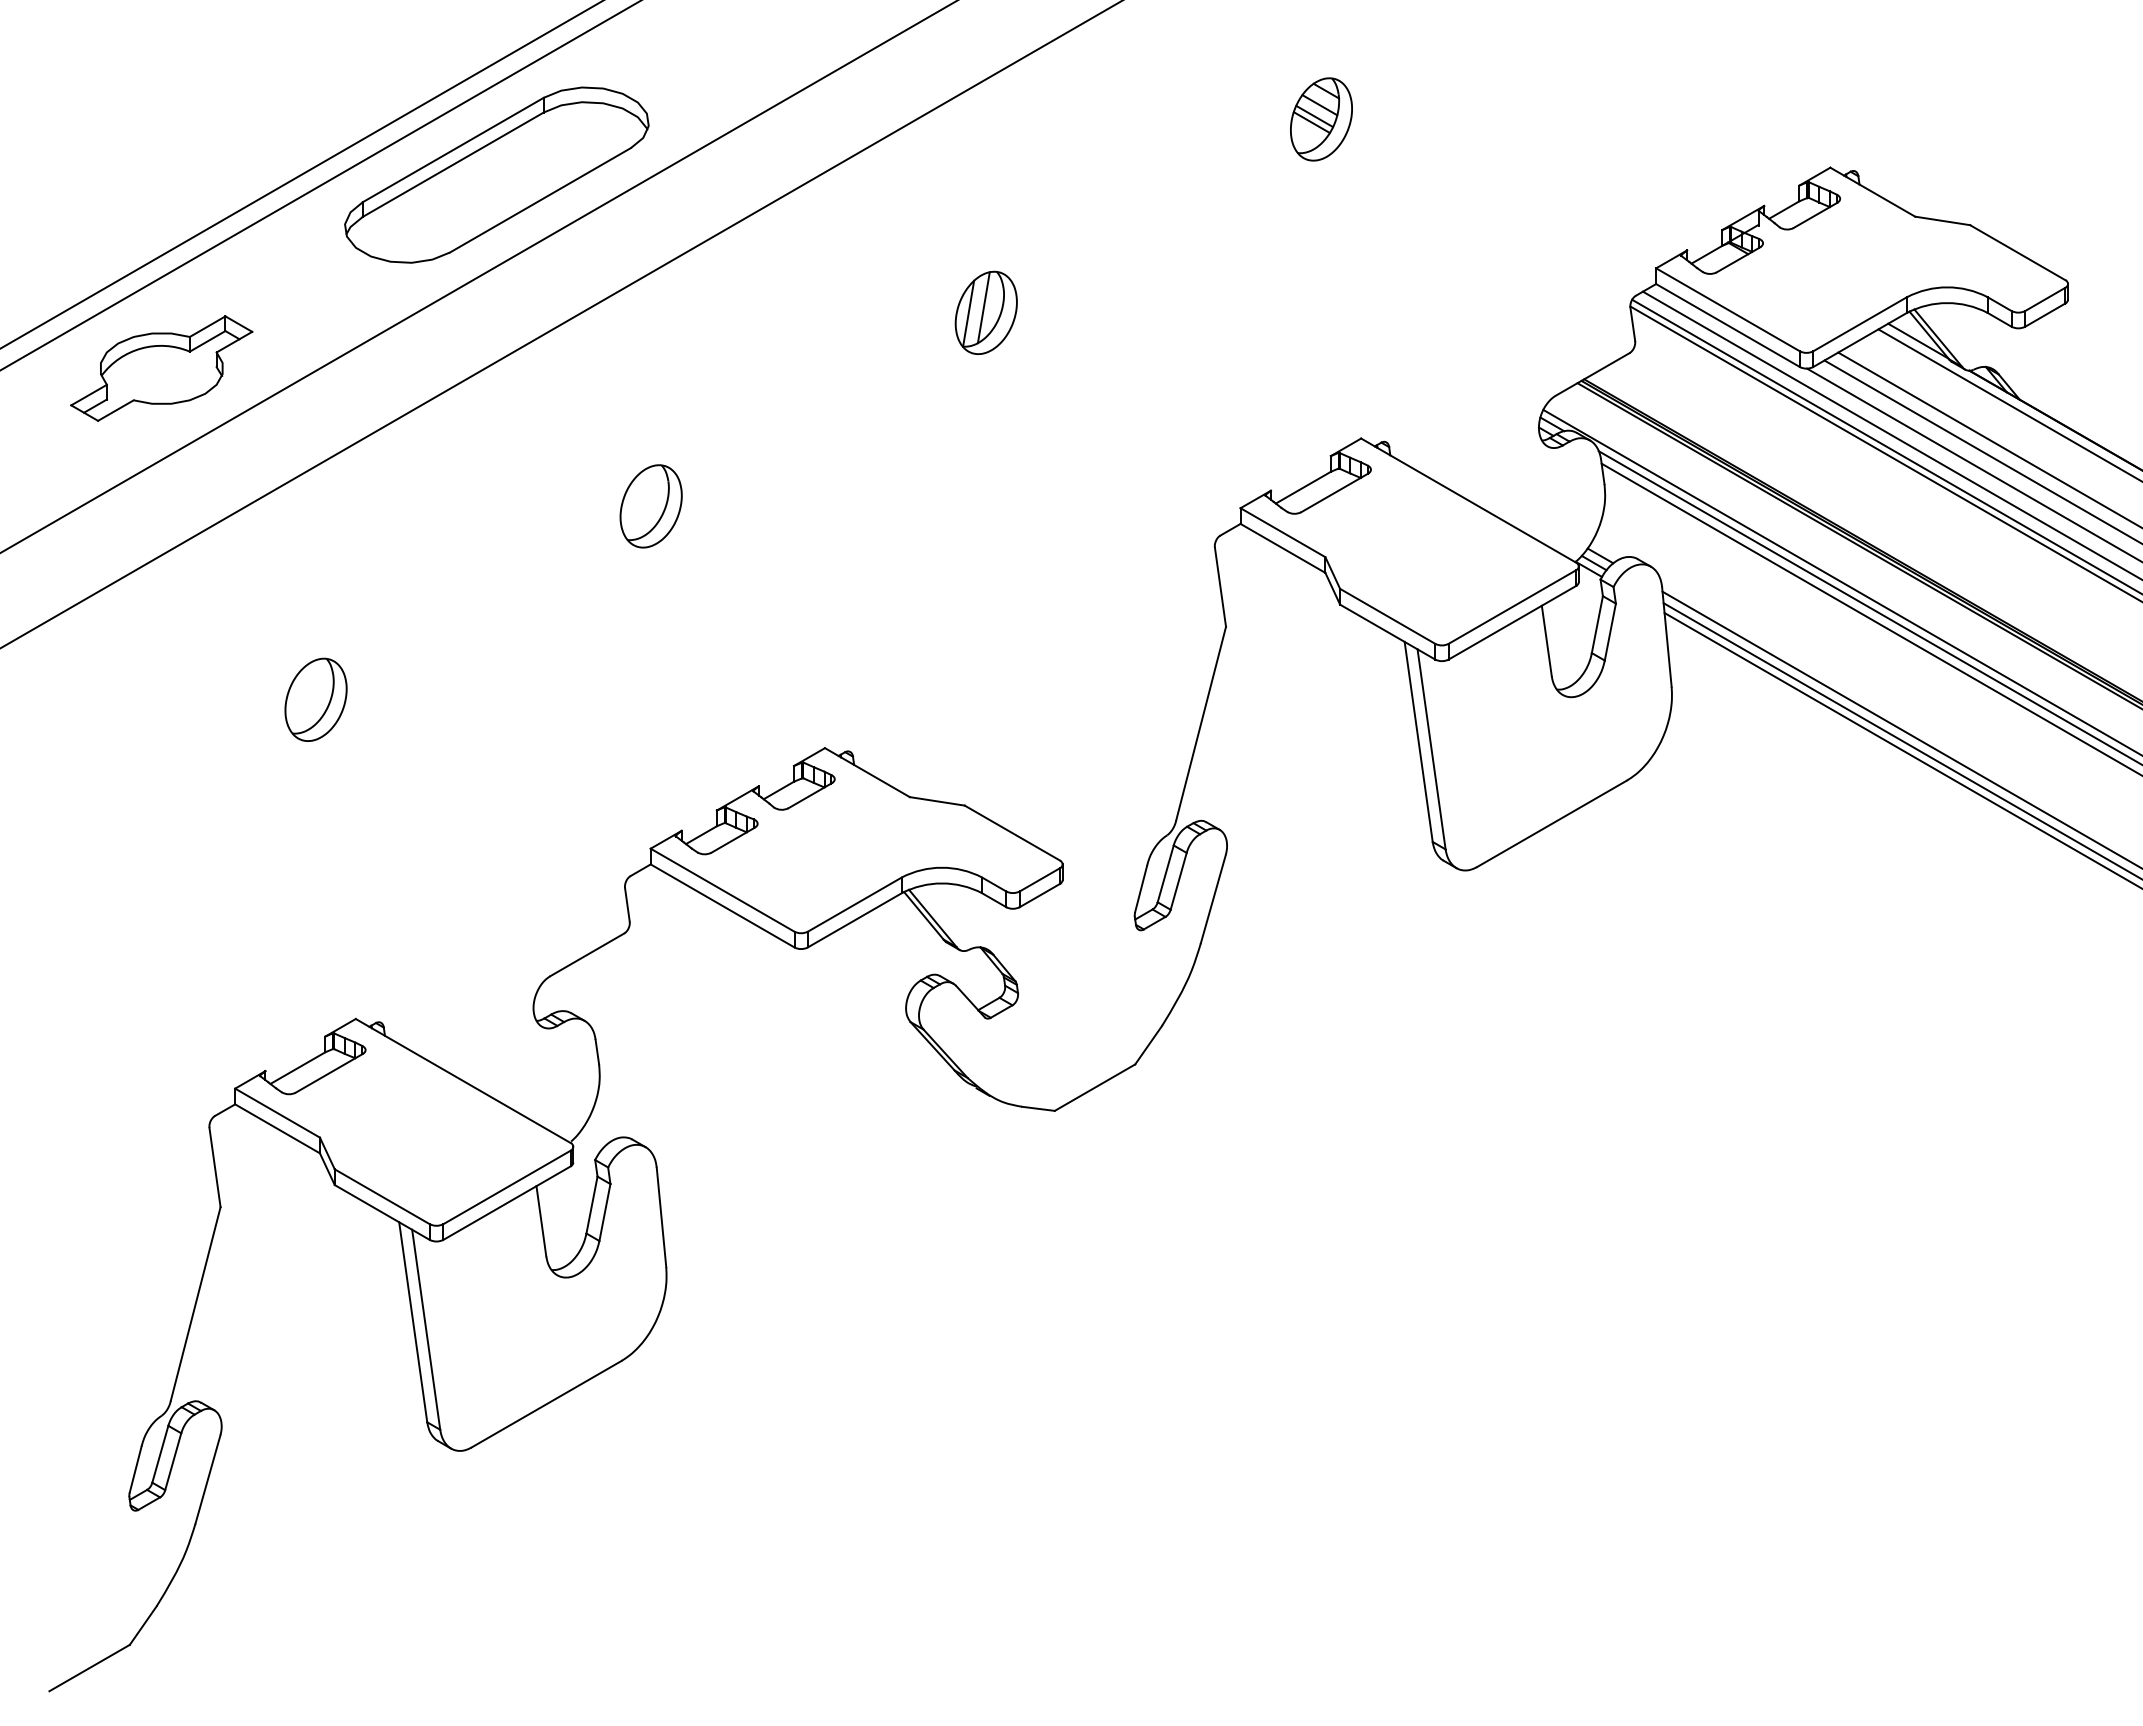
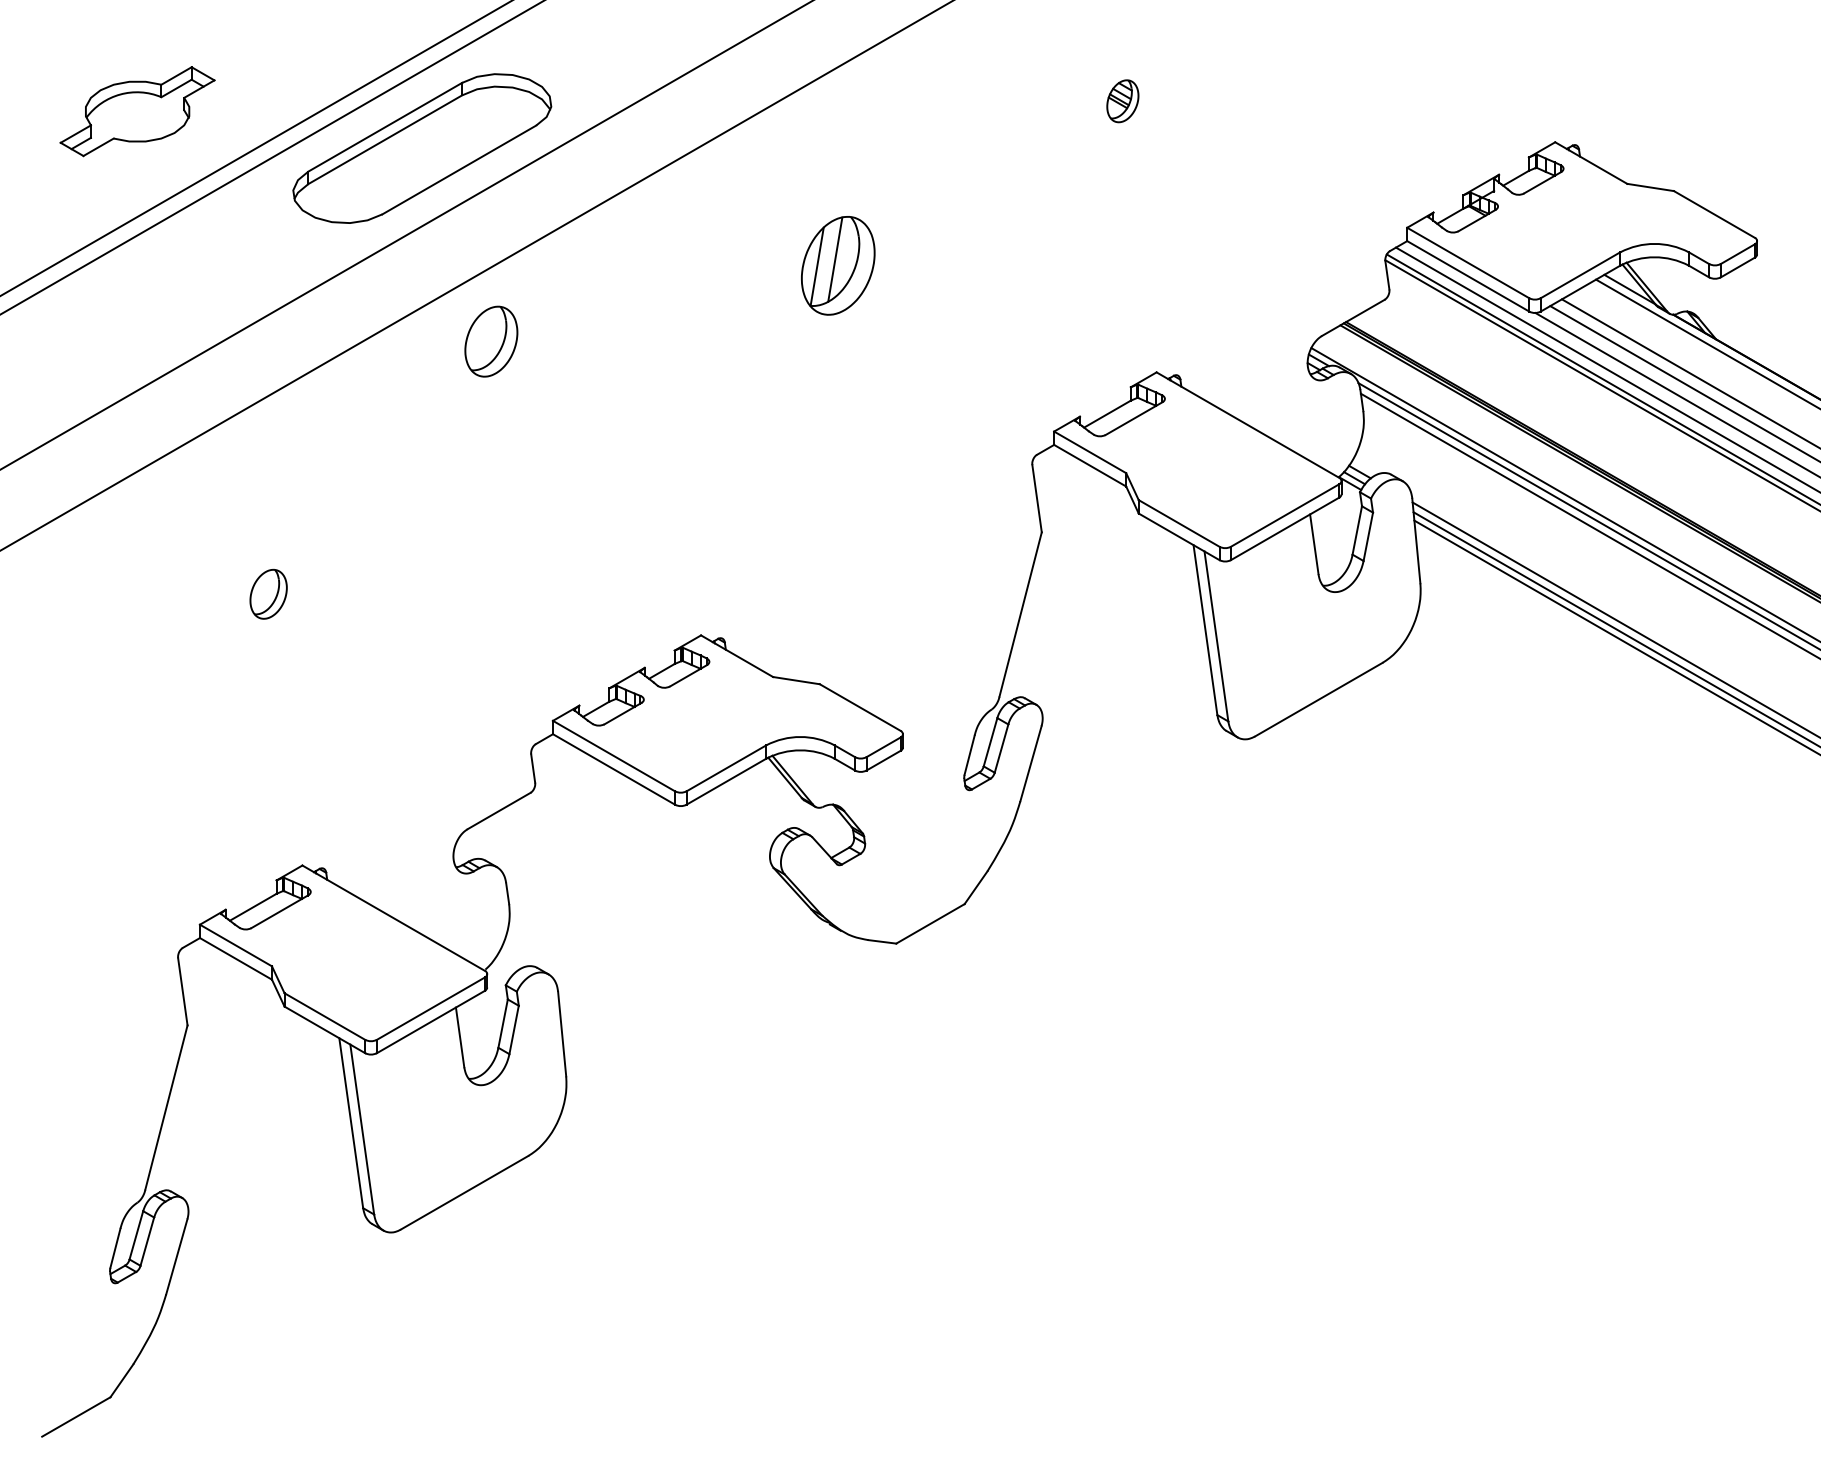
part: (1321, 119) -> (1122, 101), size x0.6
part: (985, 312) -> (837, 265), size x1.4
part: (161, 368) -> (137, 111), moved
part: (650, 506) -> (490, 341), moved
part: (315, 699) -> (268, 594), size x0.7

